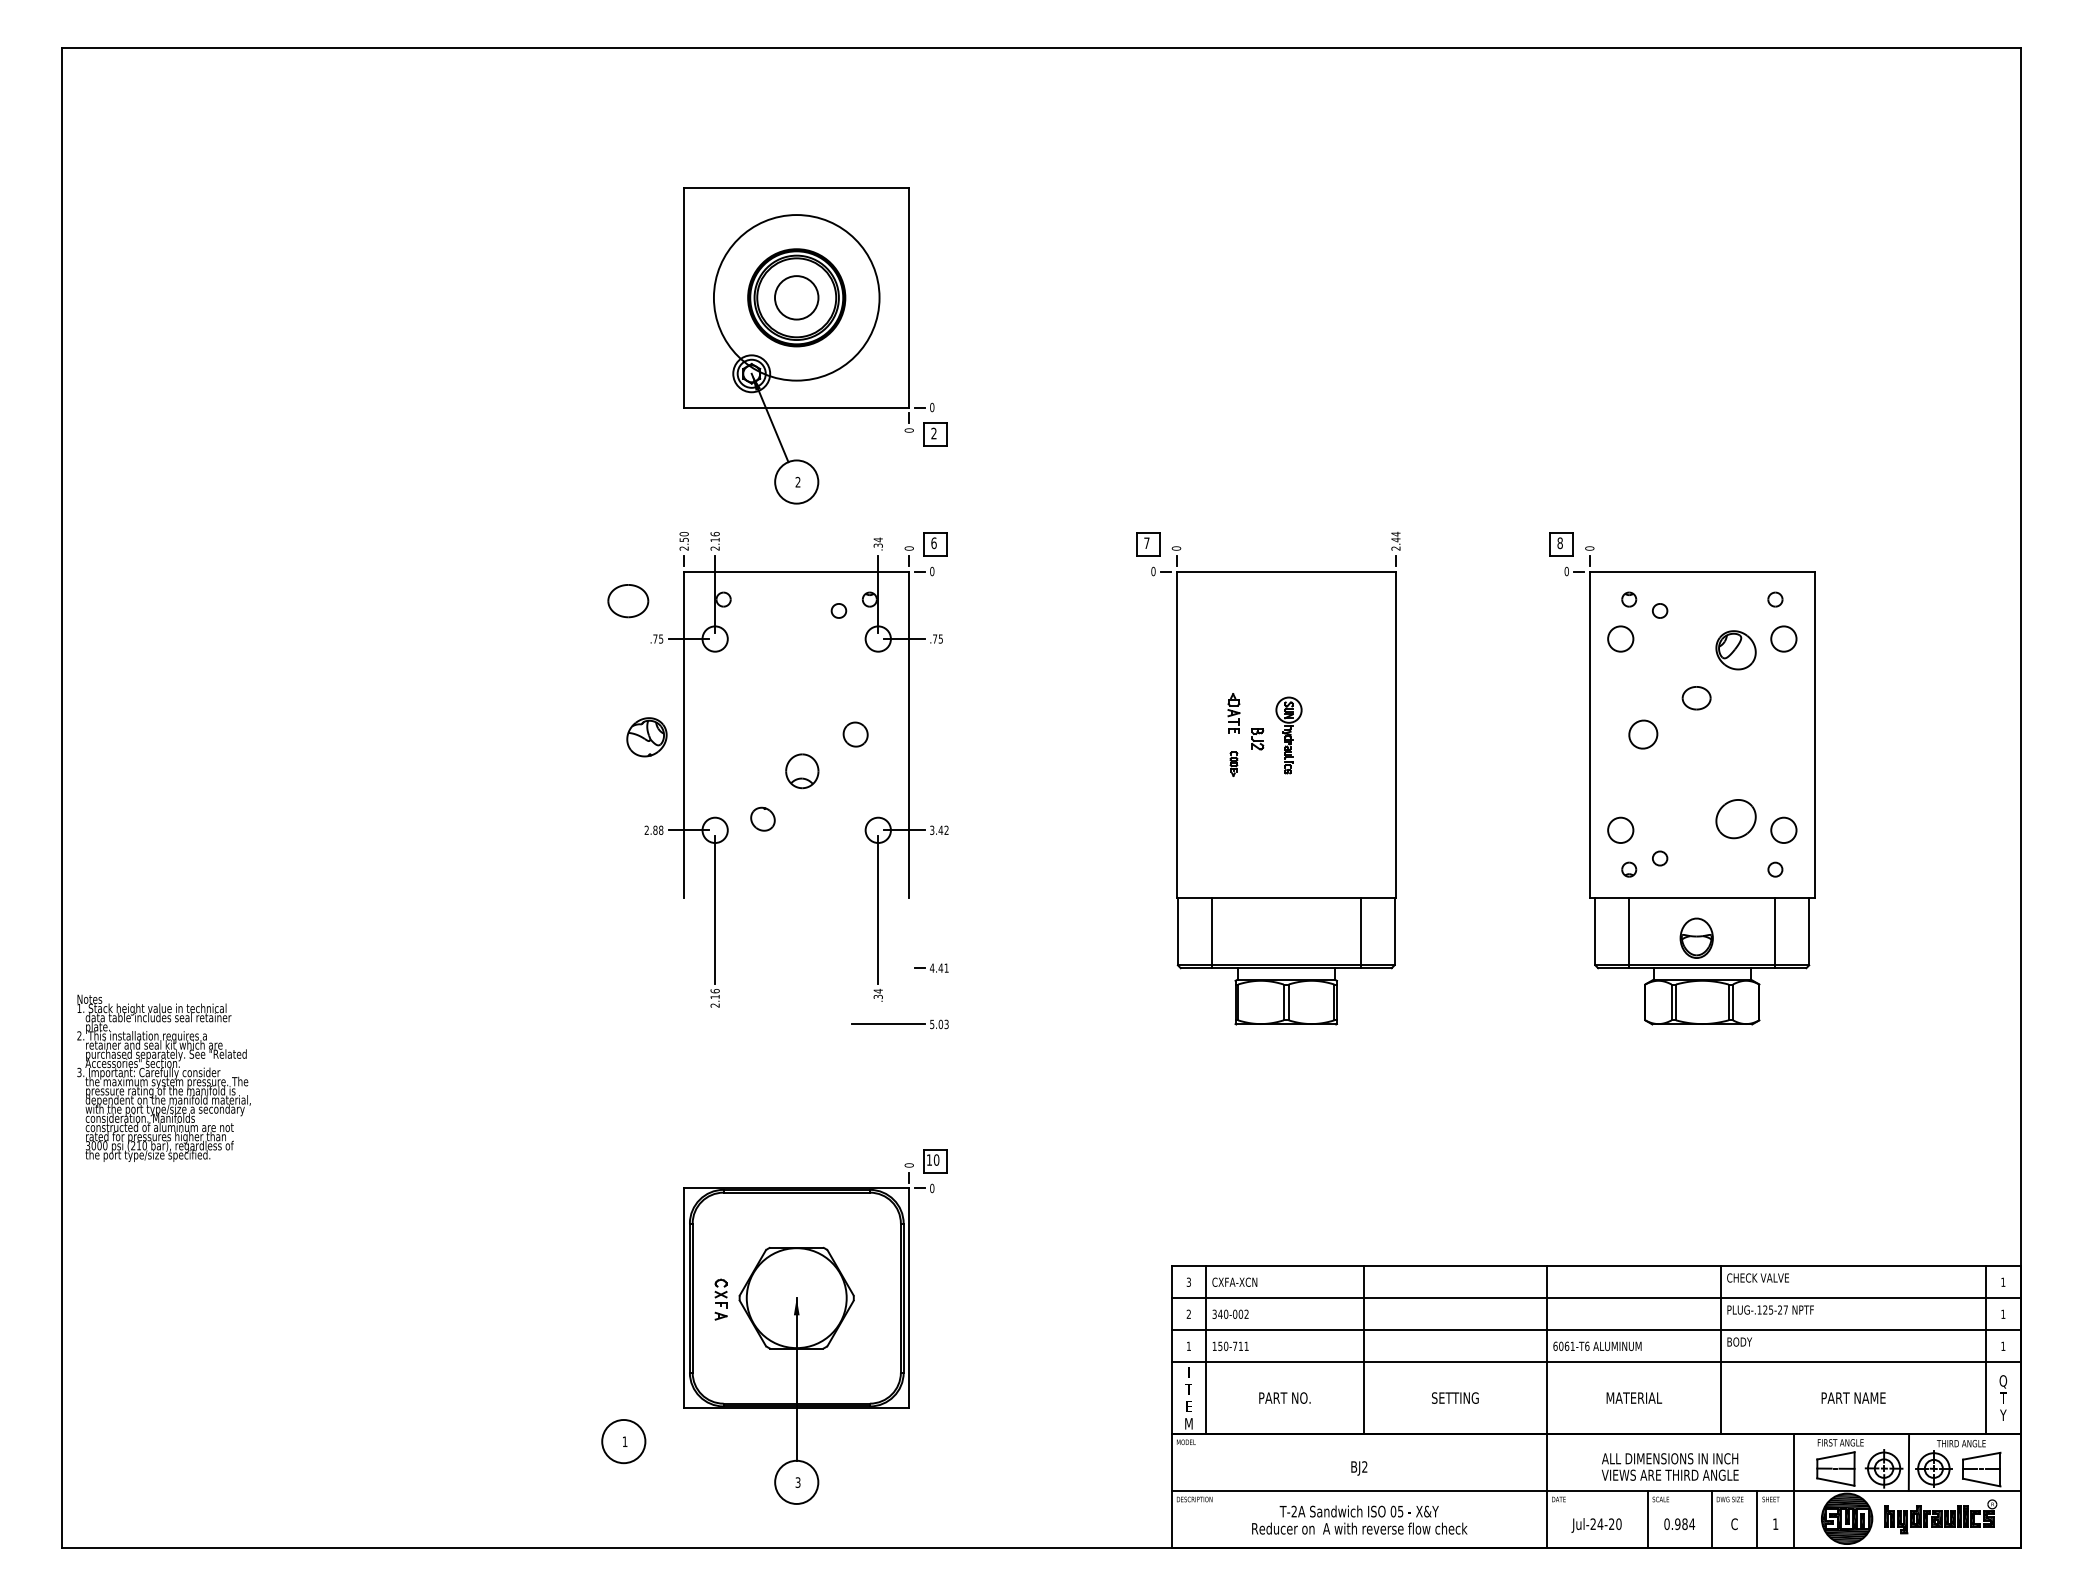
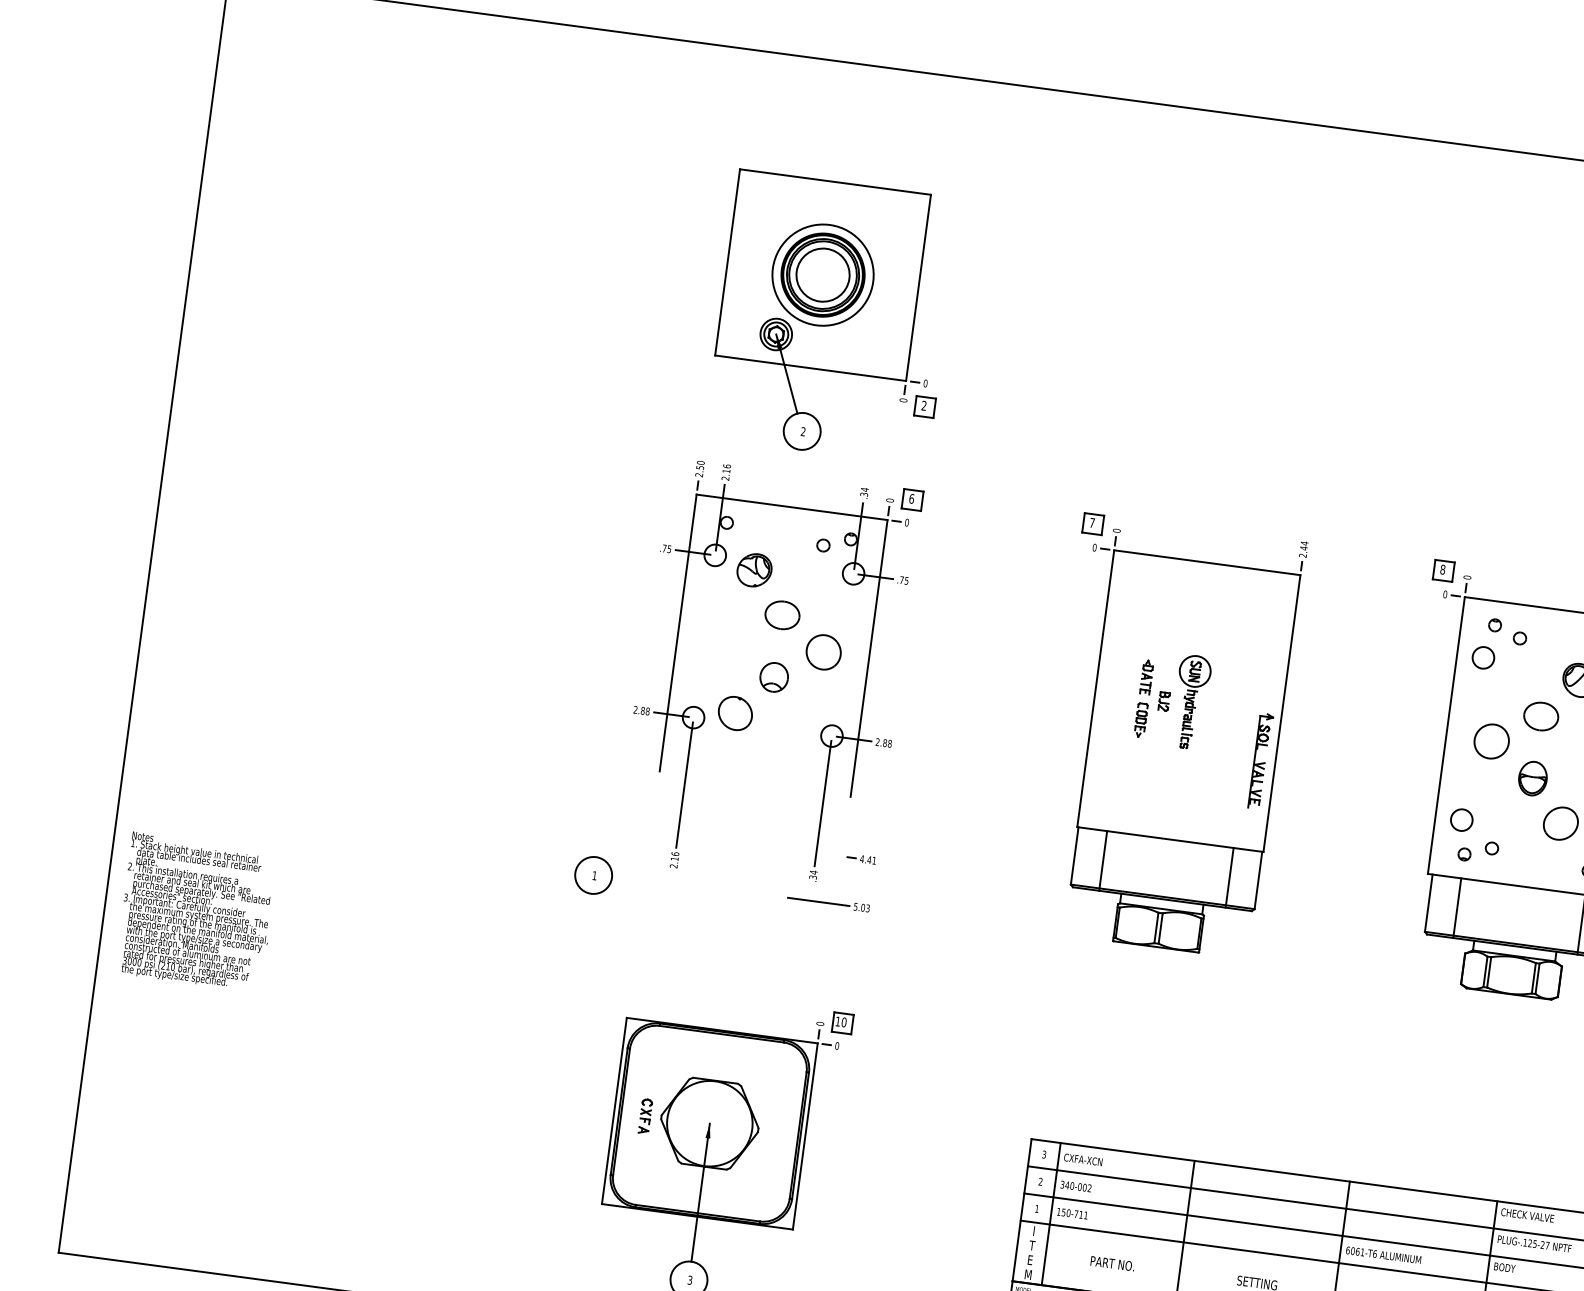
circle: (796, 297) -> (822, 274), size x0.71
circle: (796, 297) -> (822, 274), size x1.43
part: (628, 601) -> (782, 615), moved
part: (1696, 698) -> (1540, 716), size x1.43
part: (855, 734) -> (823, 652), size x1.67
part: (1643, 734) -> (1491, 741), size x1.43
part: (1288, 735) -> (1190, 702), size x1.43
part: (646, 737) -> (754, 570), moved
part: (1233, 763) -> (1140, 719), size x1.67
part: (1378, 792) -> (1260, 760), added
part: (762, 819) -> (734, 713), size x1.67
text: (939, 829) -> (883, 742), 3.42 -> 2.88
part: (1696, 937) -> (1532, 777), moved
text: (163, 1077) -> (196, 911), moved
part: (623, 1441) -> (593, 875), moved

